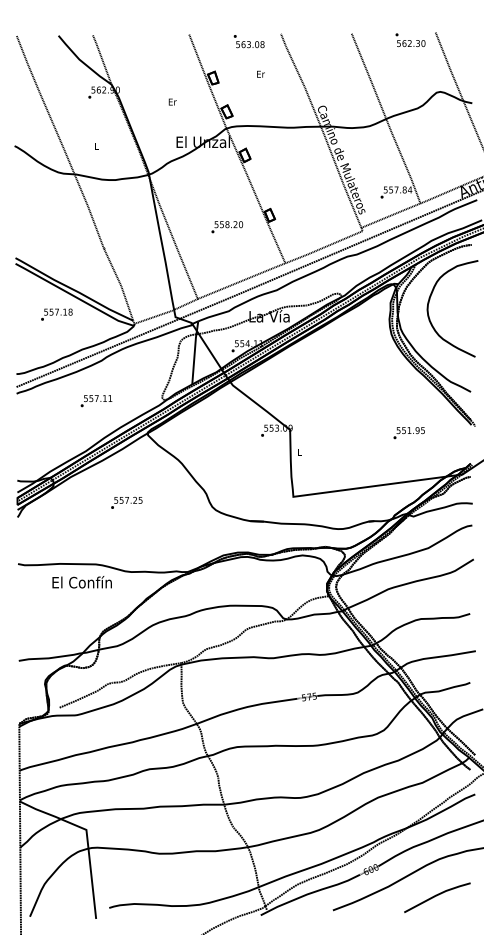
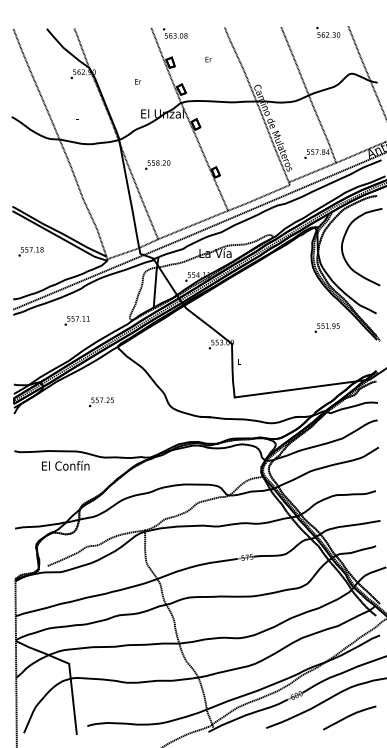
text: (248, 41) -> (174, 33), moved
text: (227, 227) -> (157, 165), moved
text: (56, 314) -> (30, 251), moved
text: (408, 433) -> (326, 328), moved

